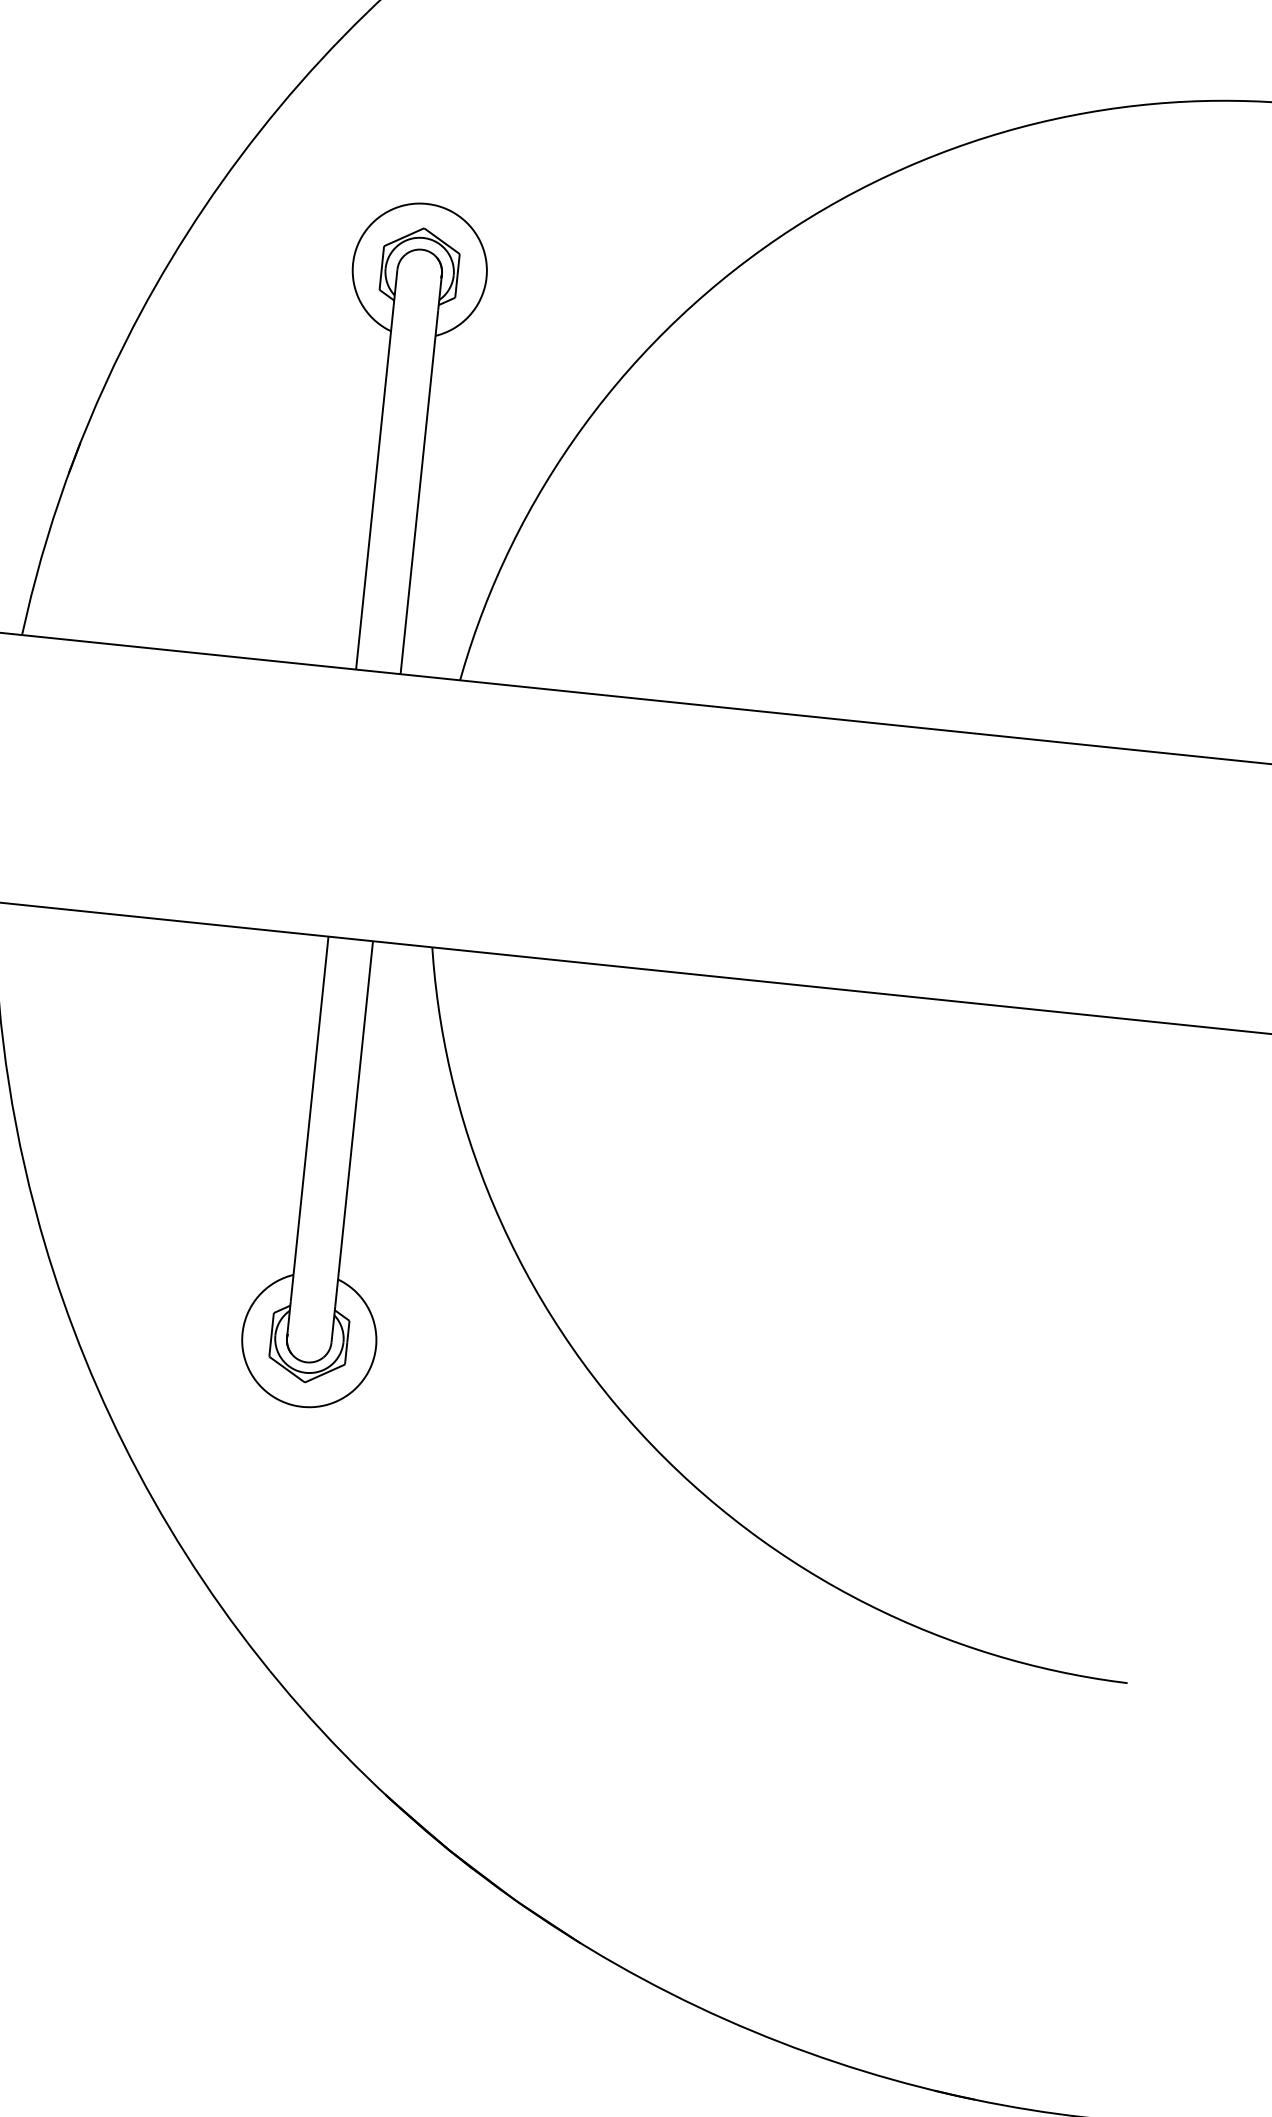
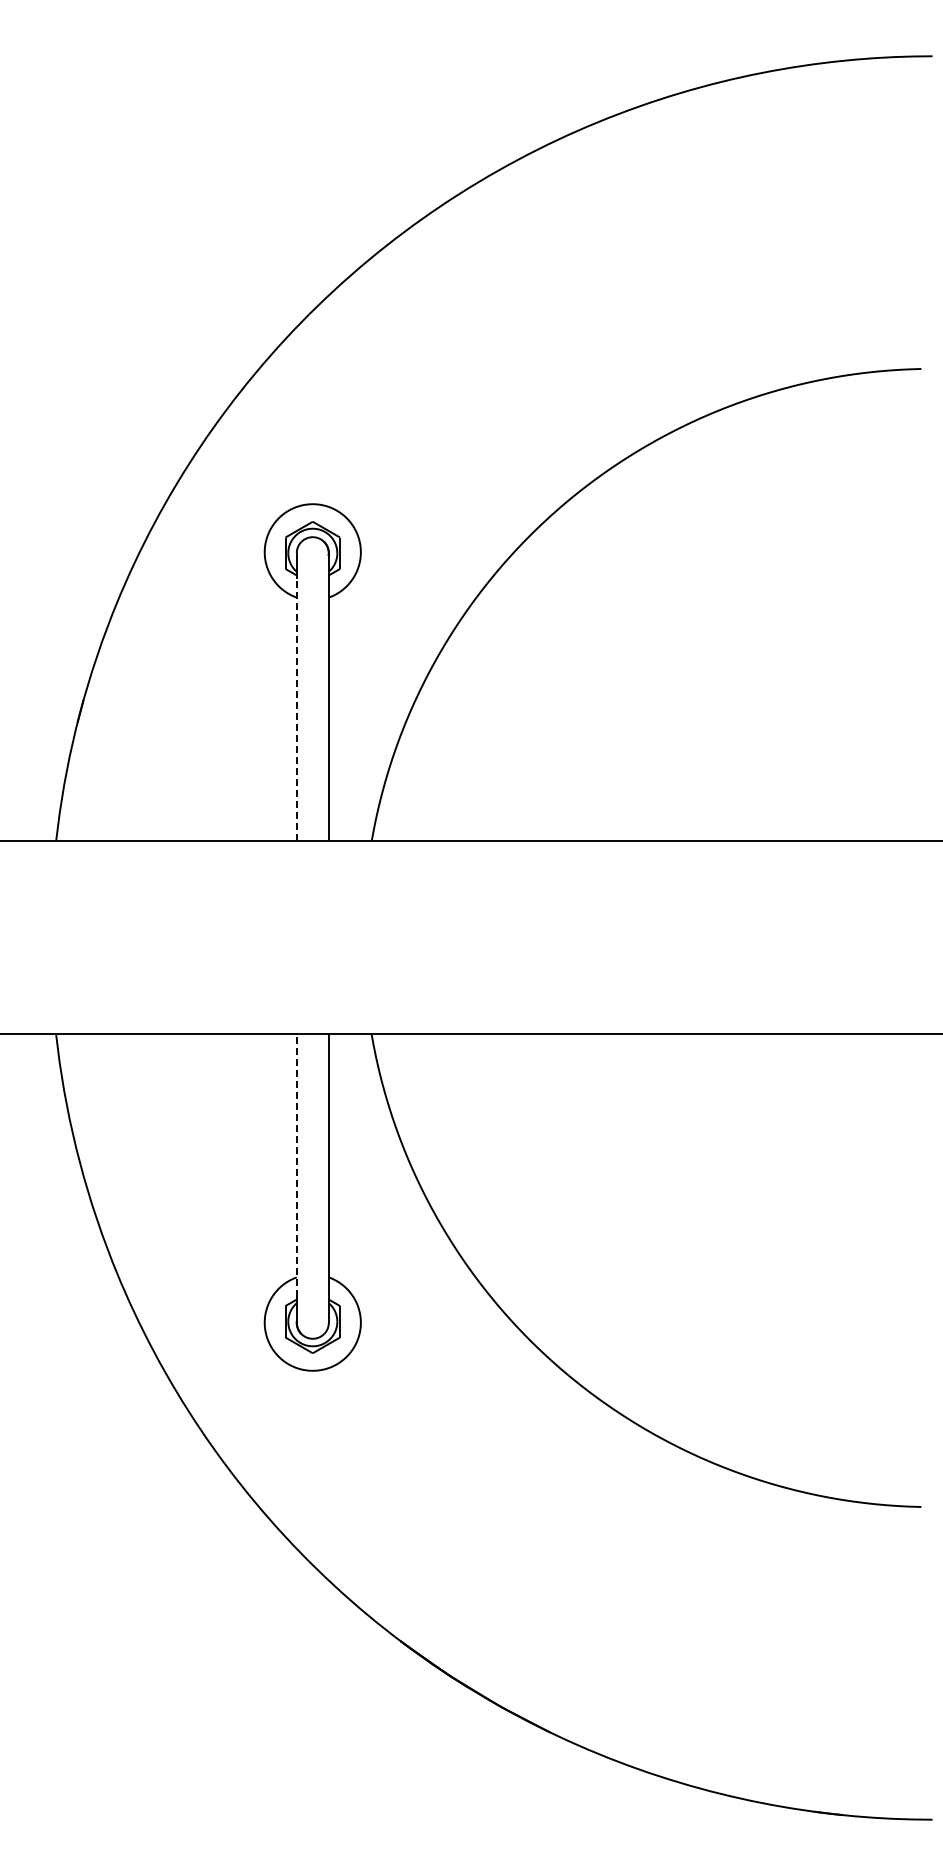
line: (374, 486) -> (296, 709), solid -> dashed
line: (309, 1118) -> (296, 1164), solid -> dashed

